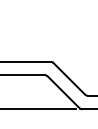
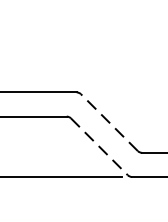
line: (69, 78) -> (109, 122), solid -> dashed
line: (63, 92) -> (99, 147), solid -> dashed

